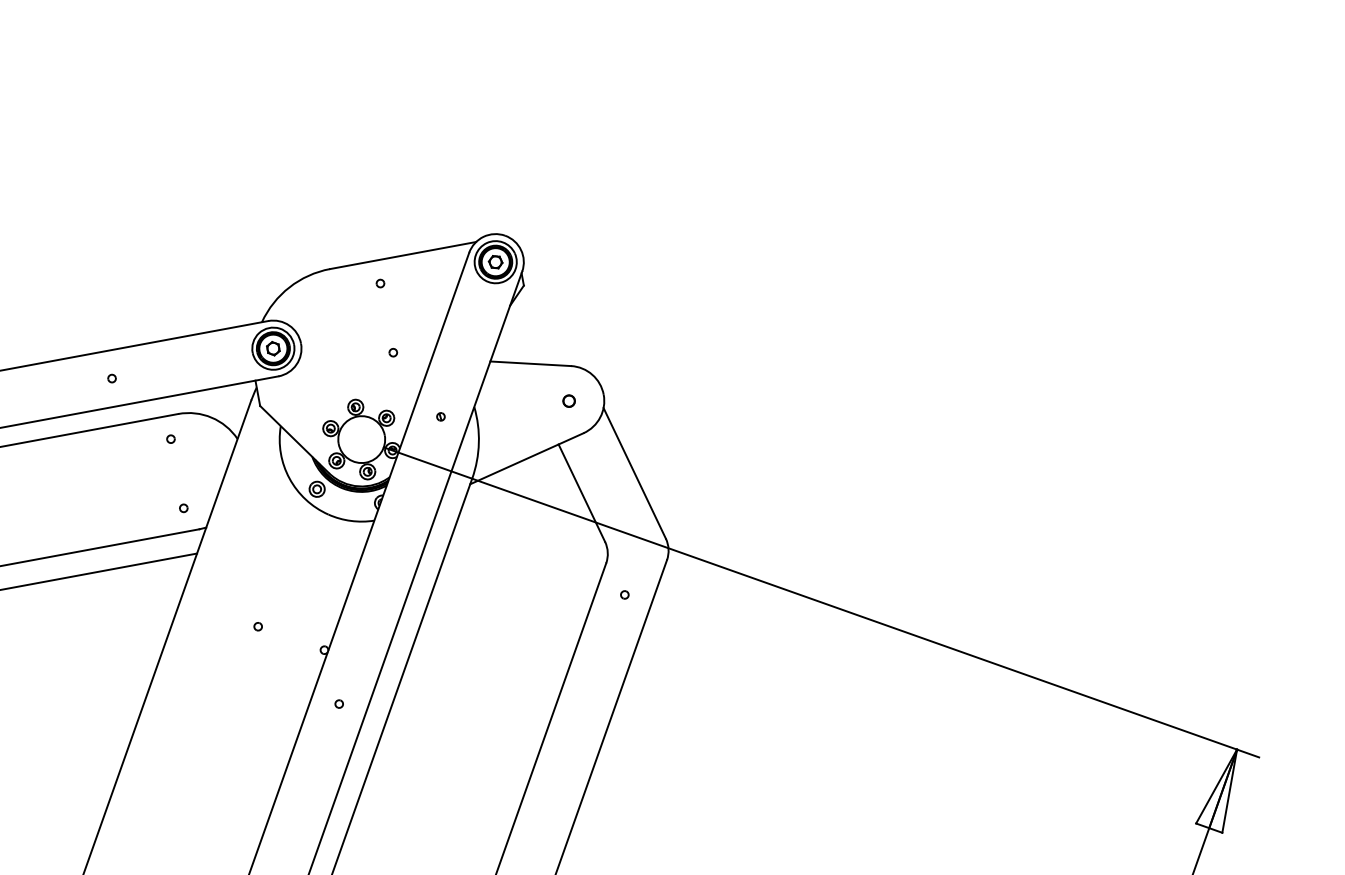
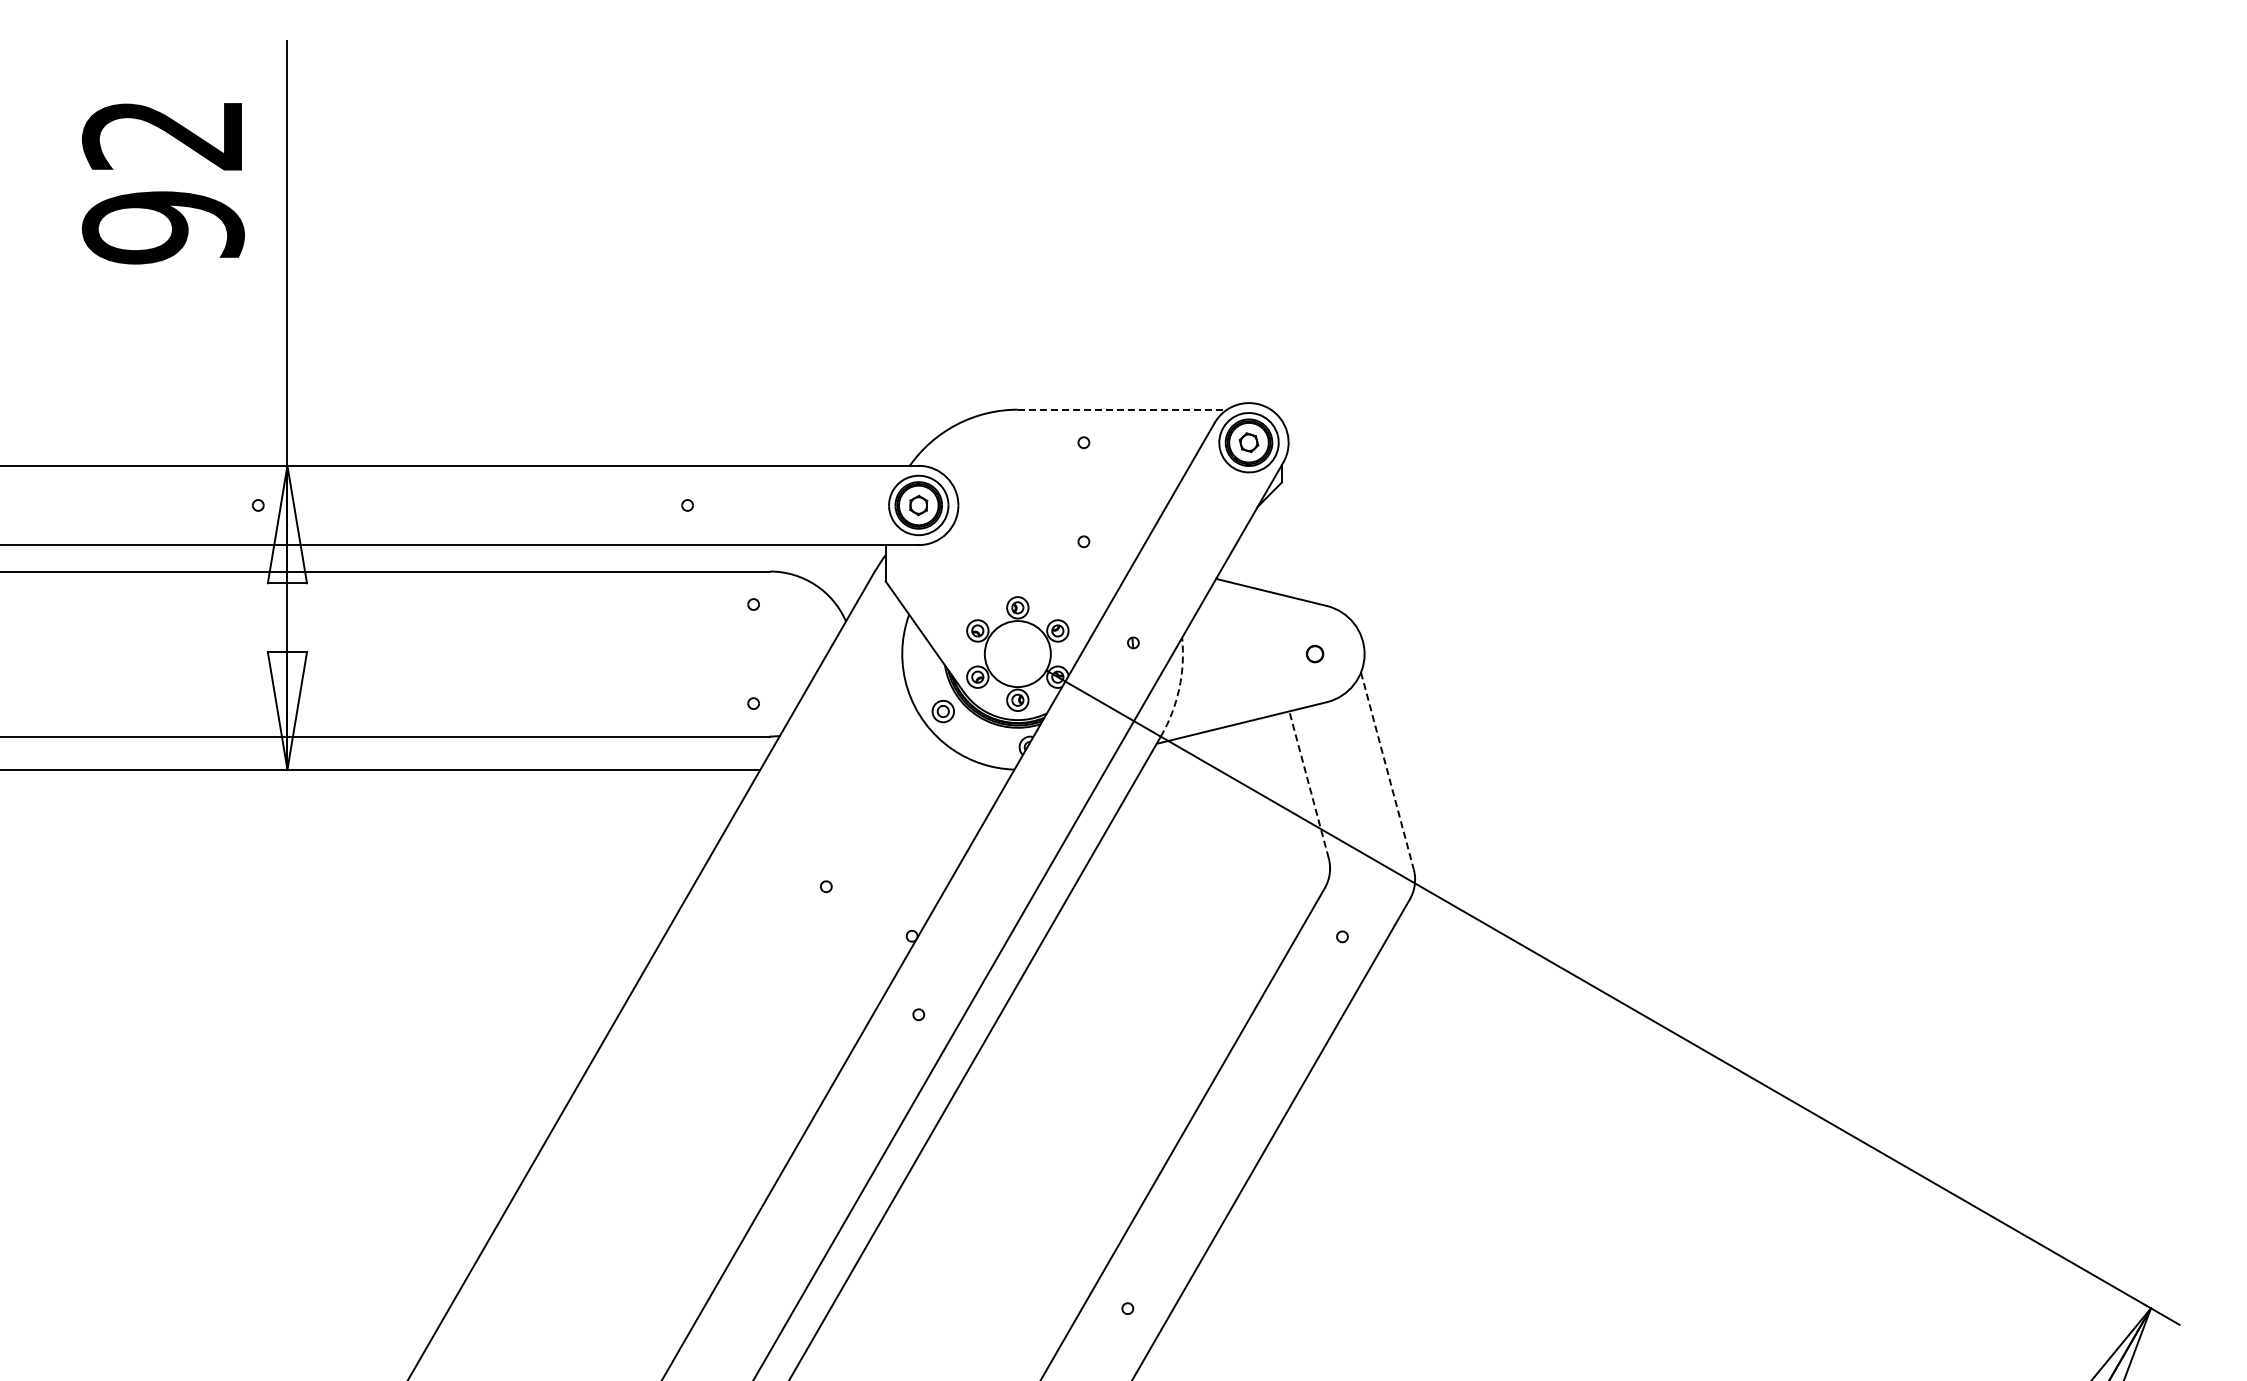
line: (403, 255) -> (1122, 409), solid -> dashed
arc: (478, 442) -> (1179, 688), solid -> dashed
line: (634, 473) -> (1387, 770), solid -> dashed
line: (581, 493) -> (1308, 784), solid -> dashed

